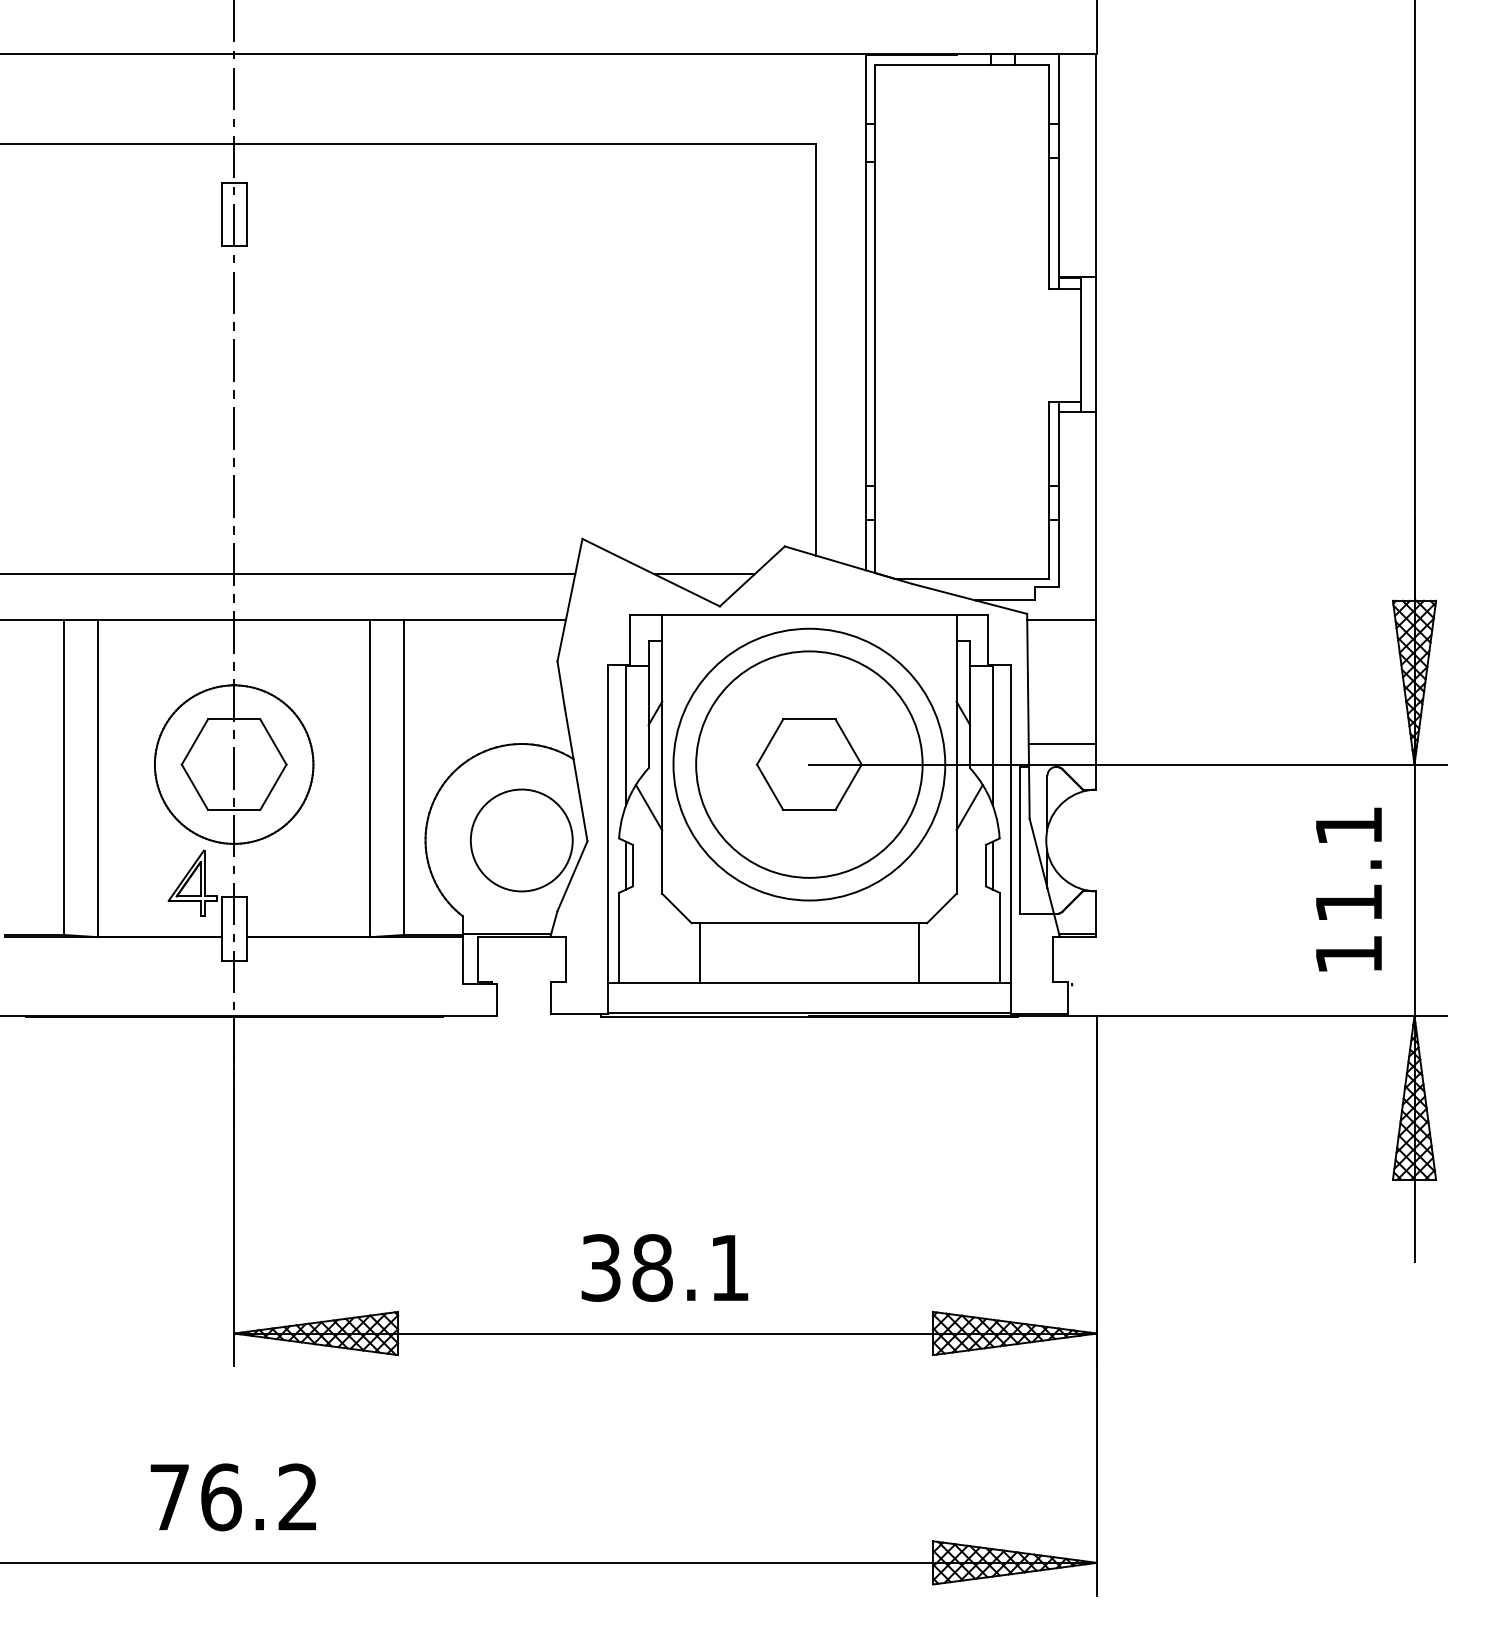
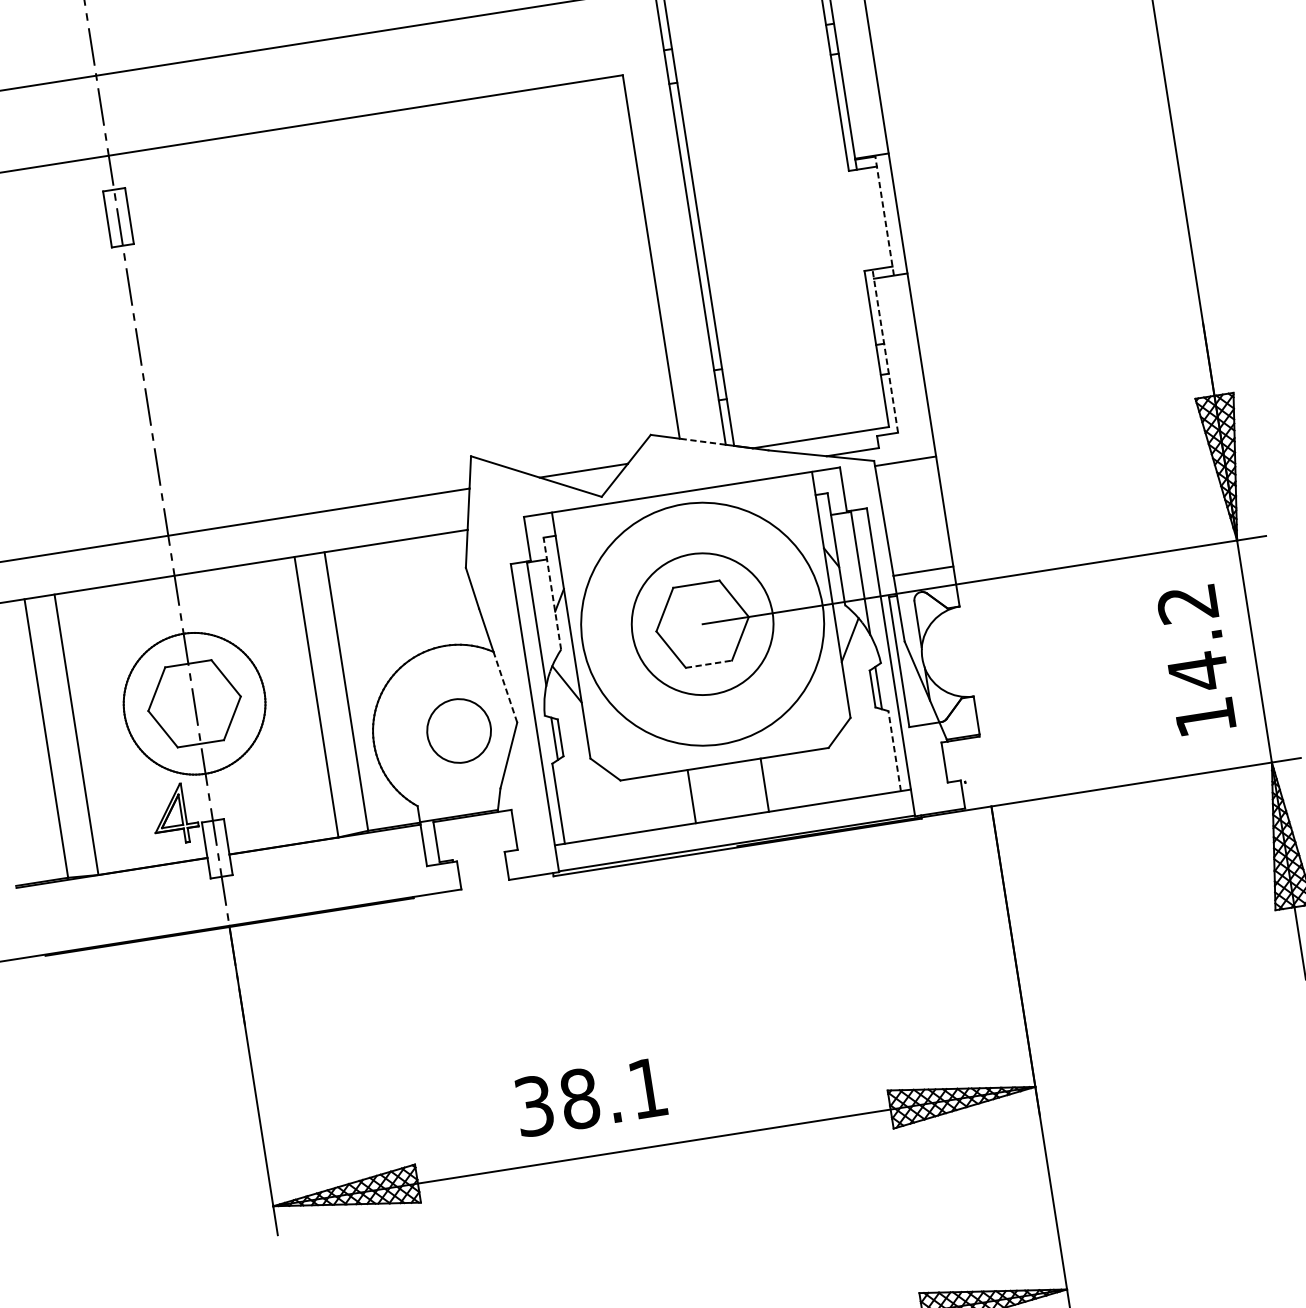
line: (1081, 344) -> (884, 215), solid -> dashed
line: (1058, 494) -> (885, 351), solid -> dashed
line: (841, 563) -> (703, 442), solid -> dashed
line: (648, 704) -> (552, 593), solid -> dashed
circle: (809, 764) -> (702, 624), size x0.7
line: (580, 800) -> (505, 687), solid -> dashed
line: (809, 809) -> (708, 663), solid -> dashed
circle: (521, 840) -> (458, 731), size x0.7
text: (1348, 865) -> (1192, 638), 11.1 -> 14.2
line: (999, 937) -> (894, 750), solid -> dashed
line: (699, 953) -> (691, 796), moved
line: (919, 953) -> (765, 785), moved
text: (664, 1267) -> (590, 1096), moved

